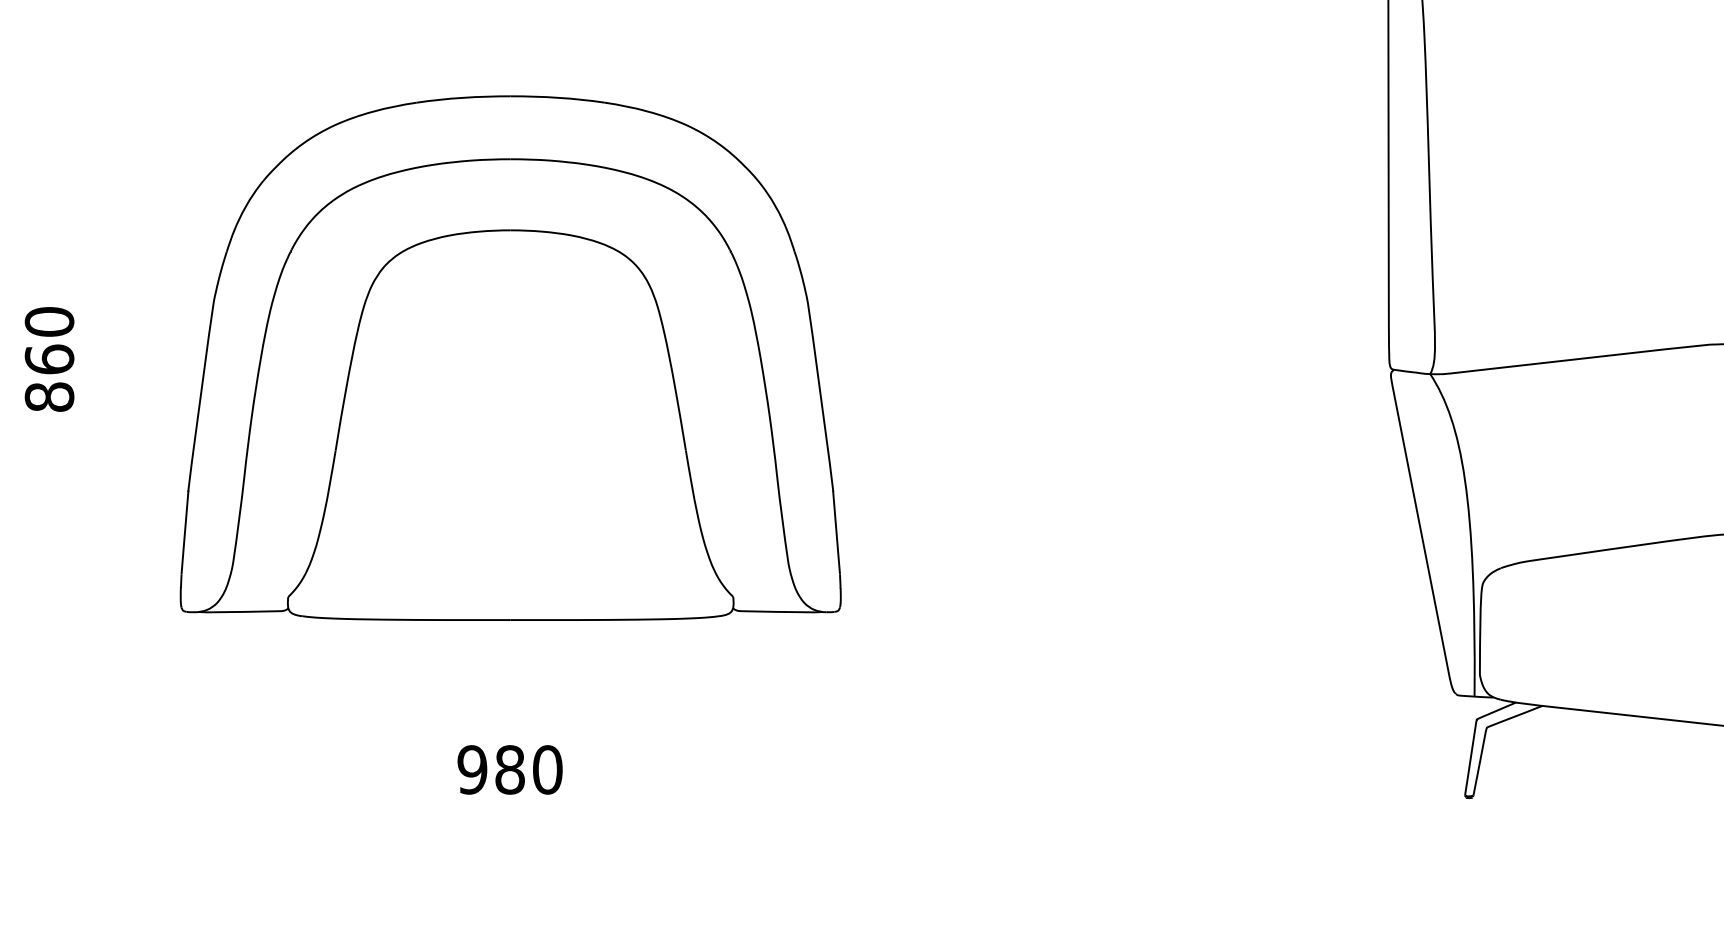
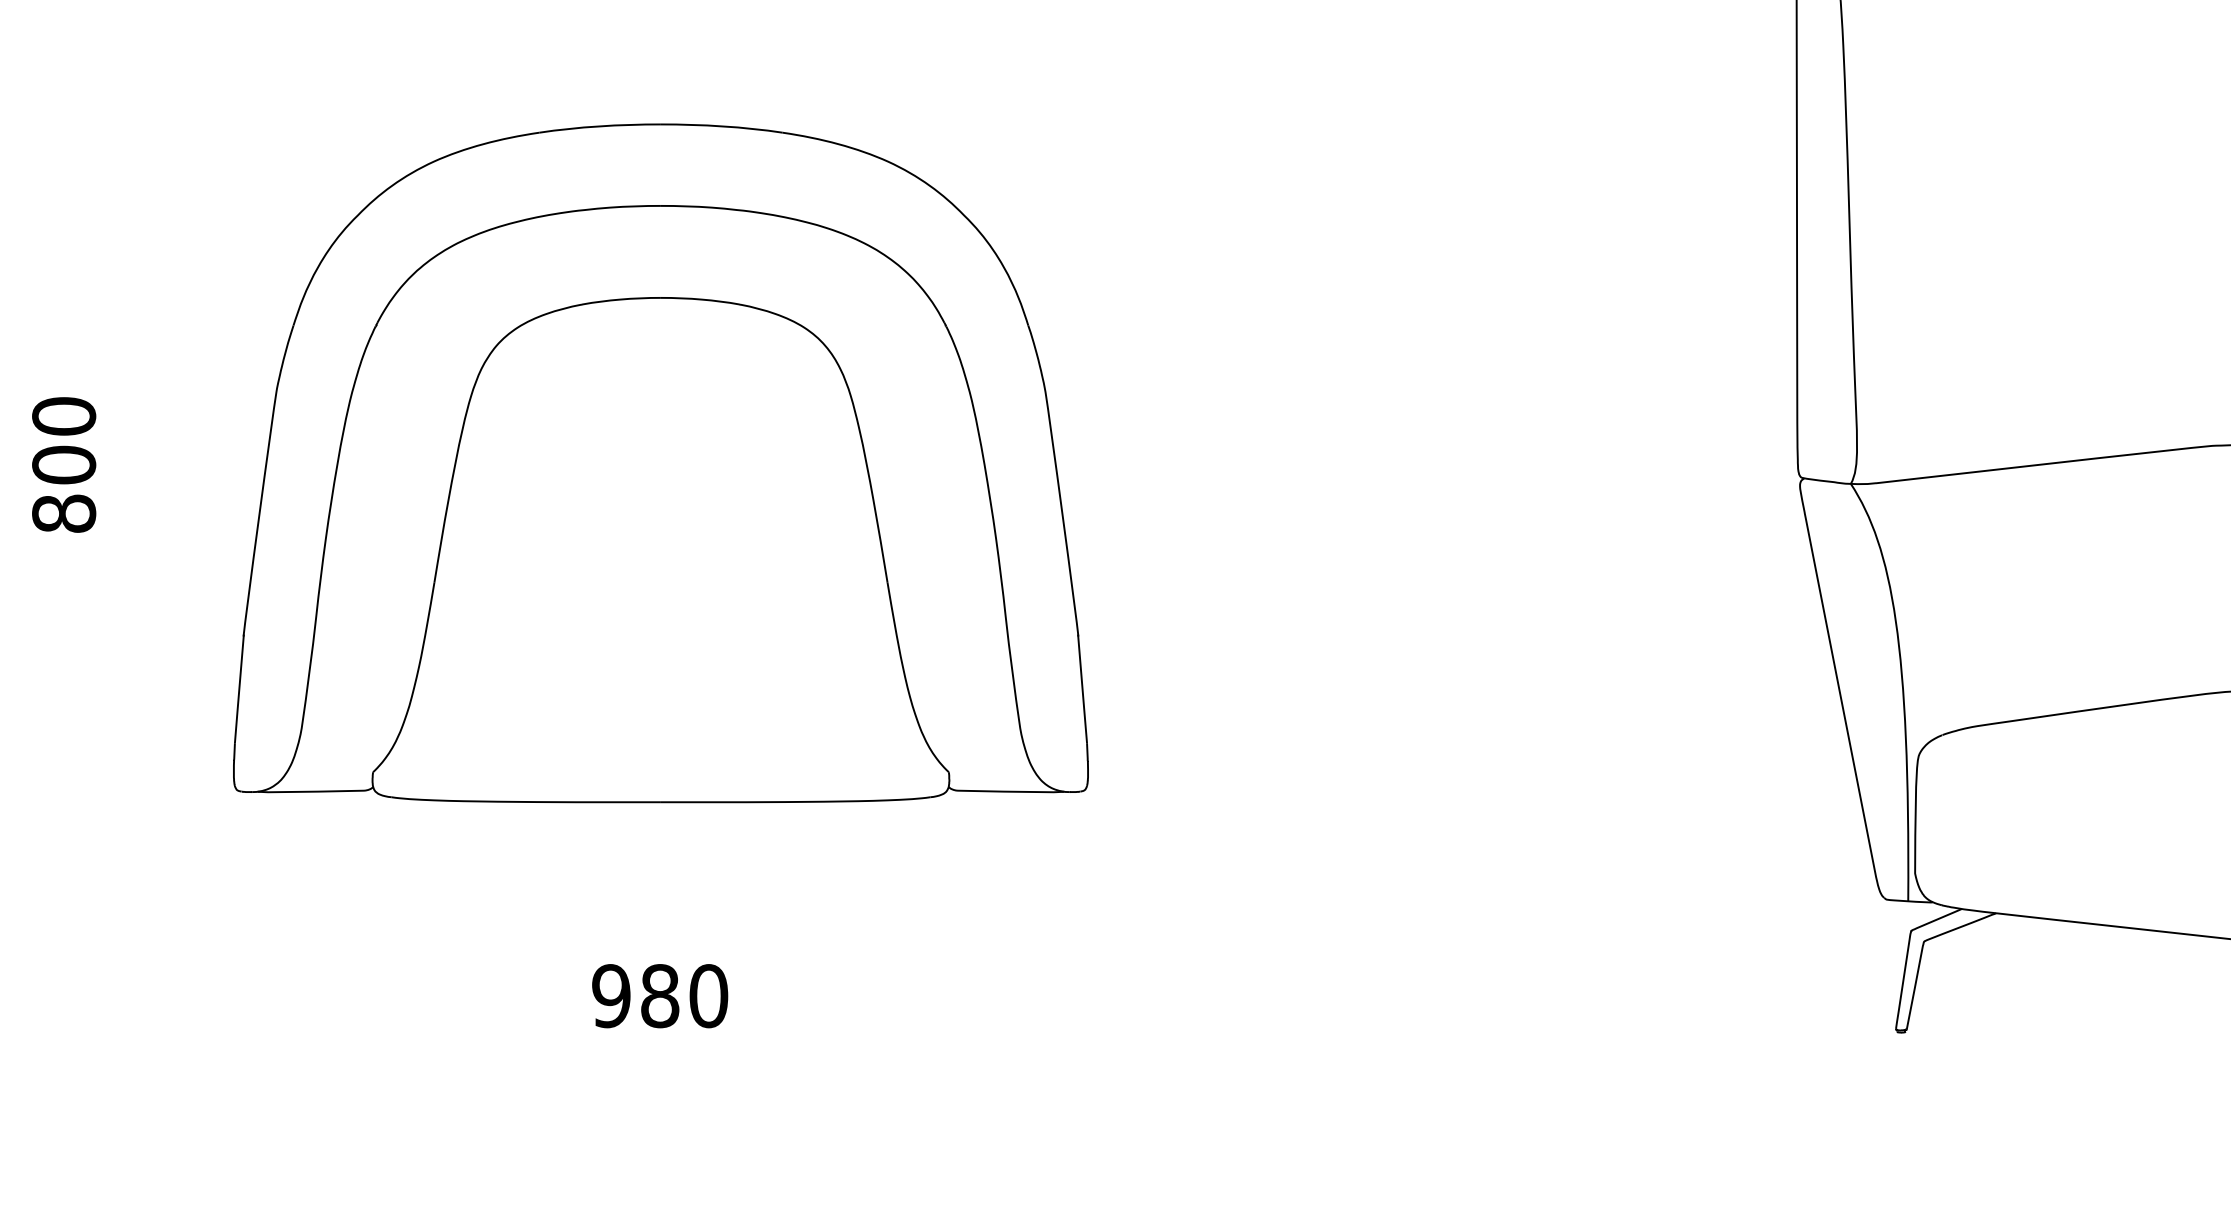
text: (49, 359) -> (64, 465), 860 -> 800

